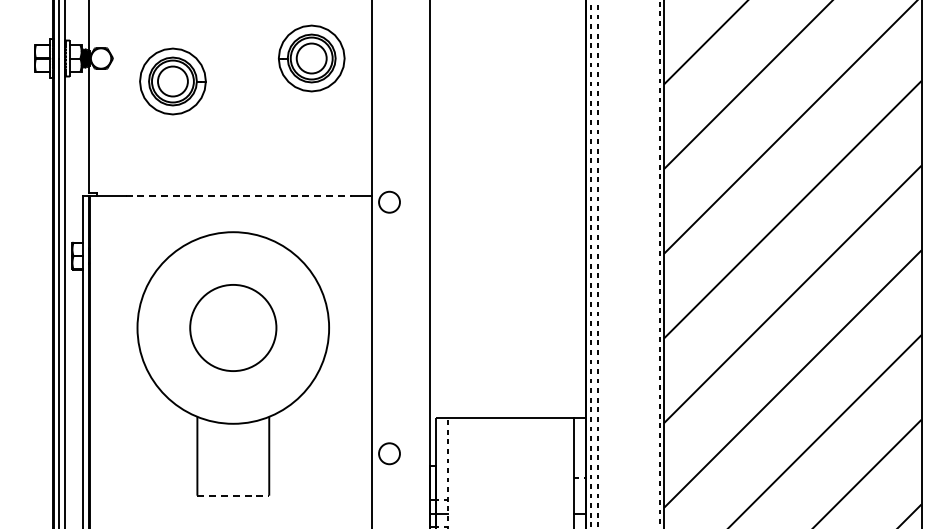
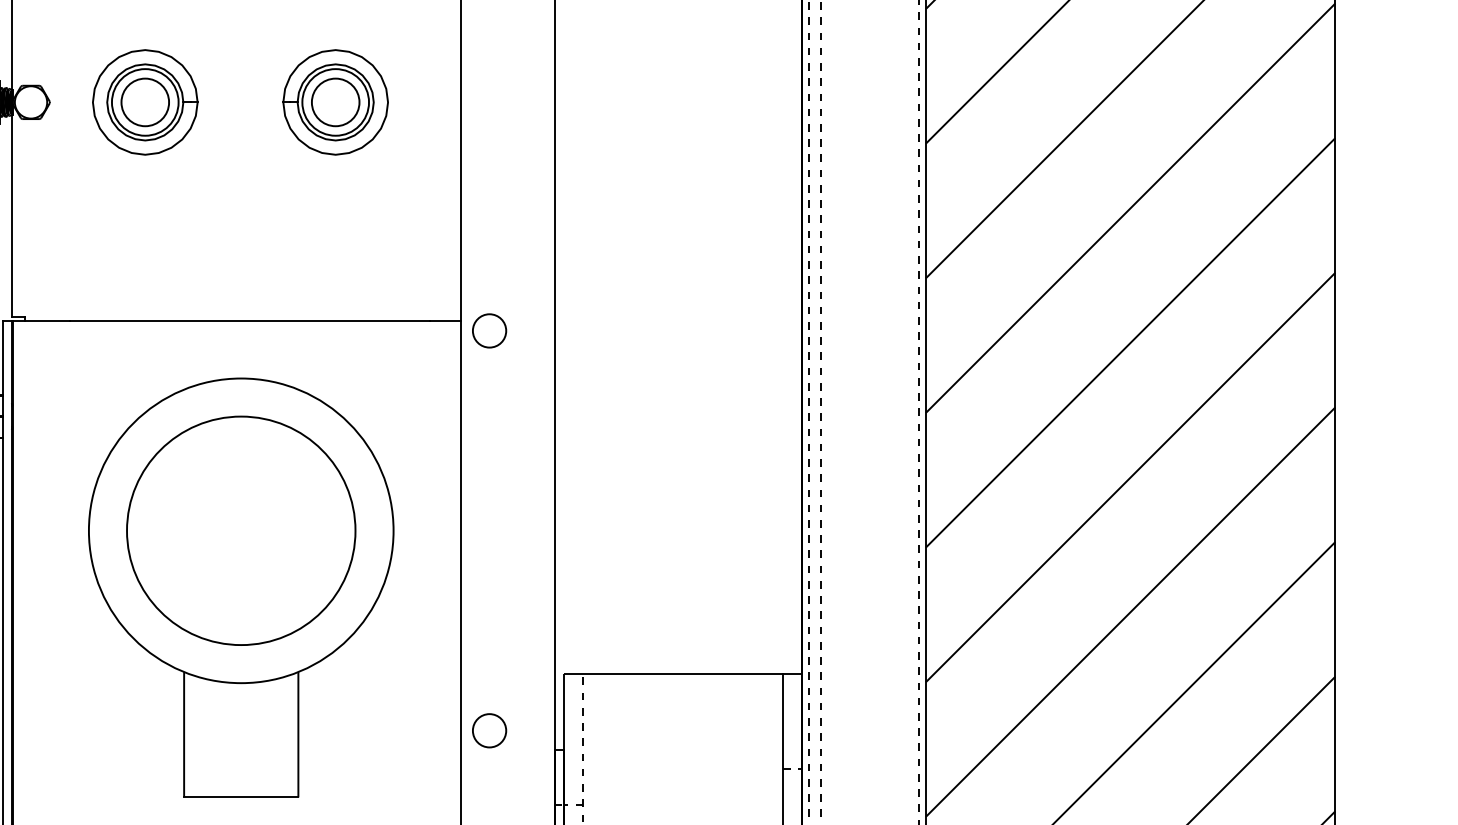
part: (311, 58) -> (335, 102), moved
part: (172, 81) -> (144, 102), moved
line: (239, 196) -> (251, 321), dashed -> solid
circle: (233, 327) -> (241, 530), size x1.67
line: (233, 495) -> (241, 797), dashed -> solid

